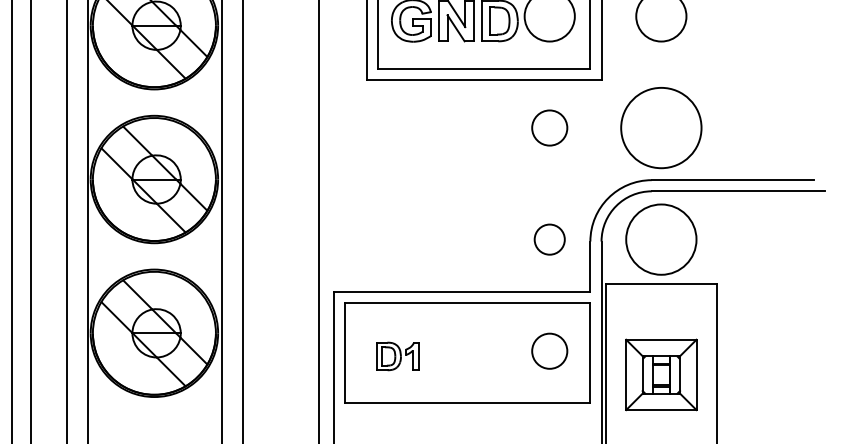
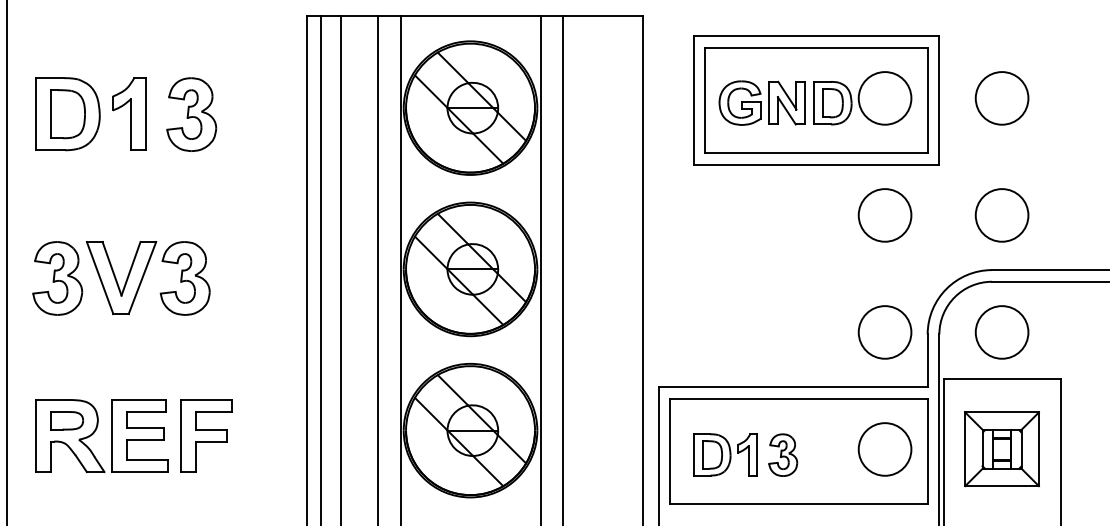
circle: (549, 128) -> (884, 215), size x1.43
circle: (660, 128) -> (1001, 215), size x0.62
circle: (549, 239) -> (884, 332), size x1.67
circle: (660, 239) -> (1001, 332), size x0.71
circle: (549, 351) -> (884, 449), size x1.43
part: (397, 356) -> (725, 454), size x1.43
part: (452, 356) -> (783, 454), added
part: (660, 375) -> (1001, 449), moved

